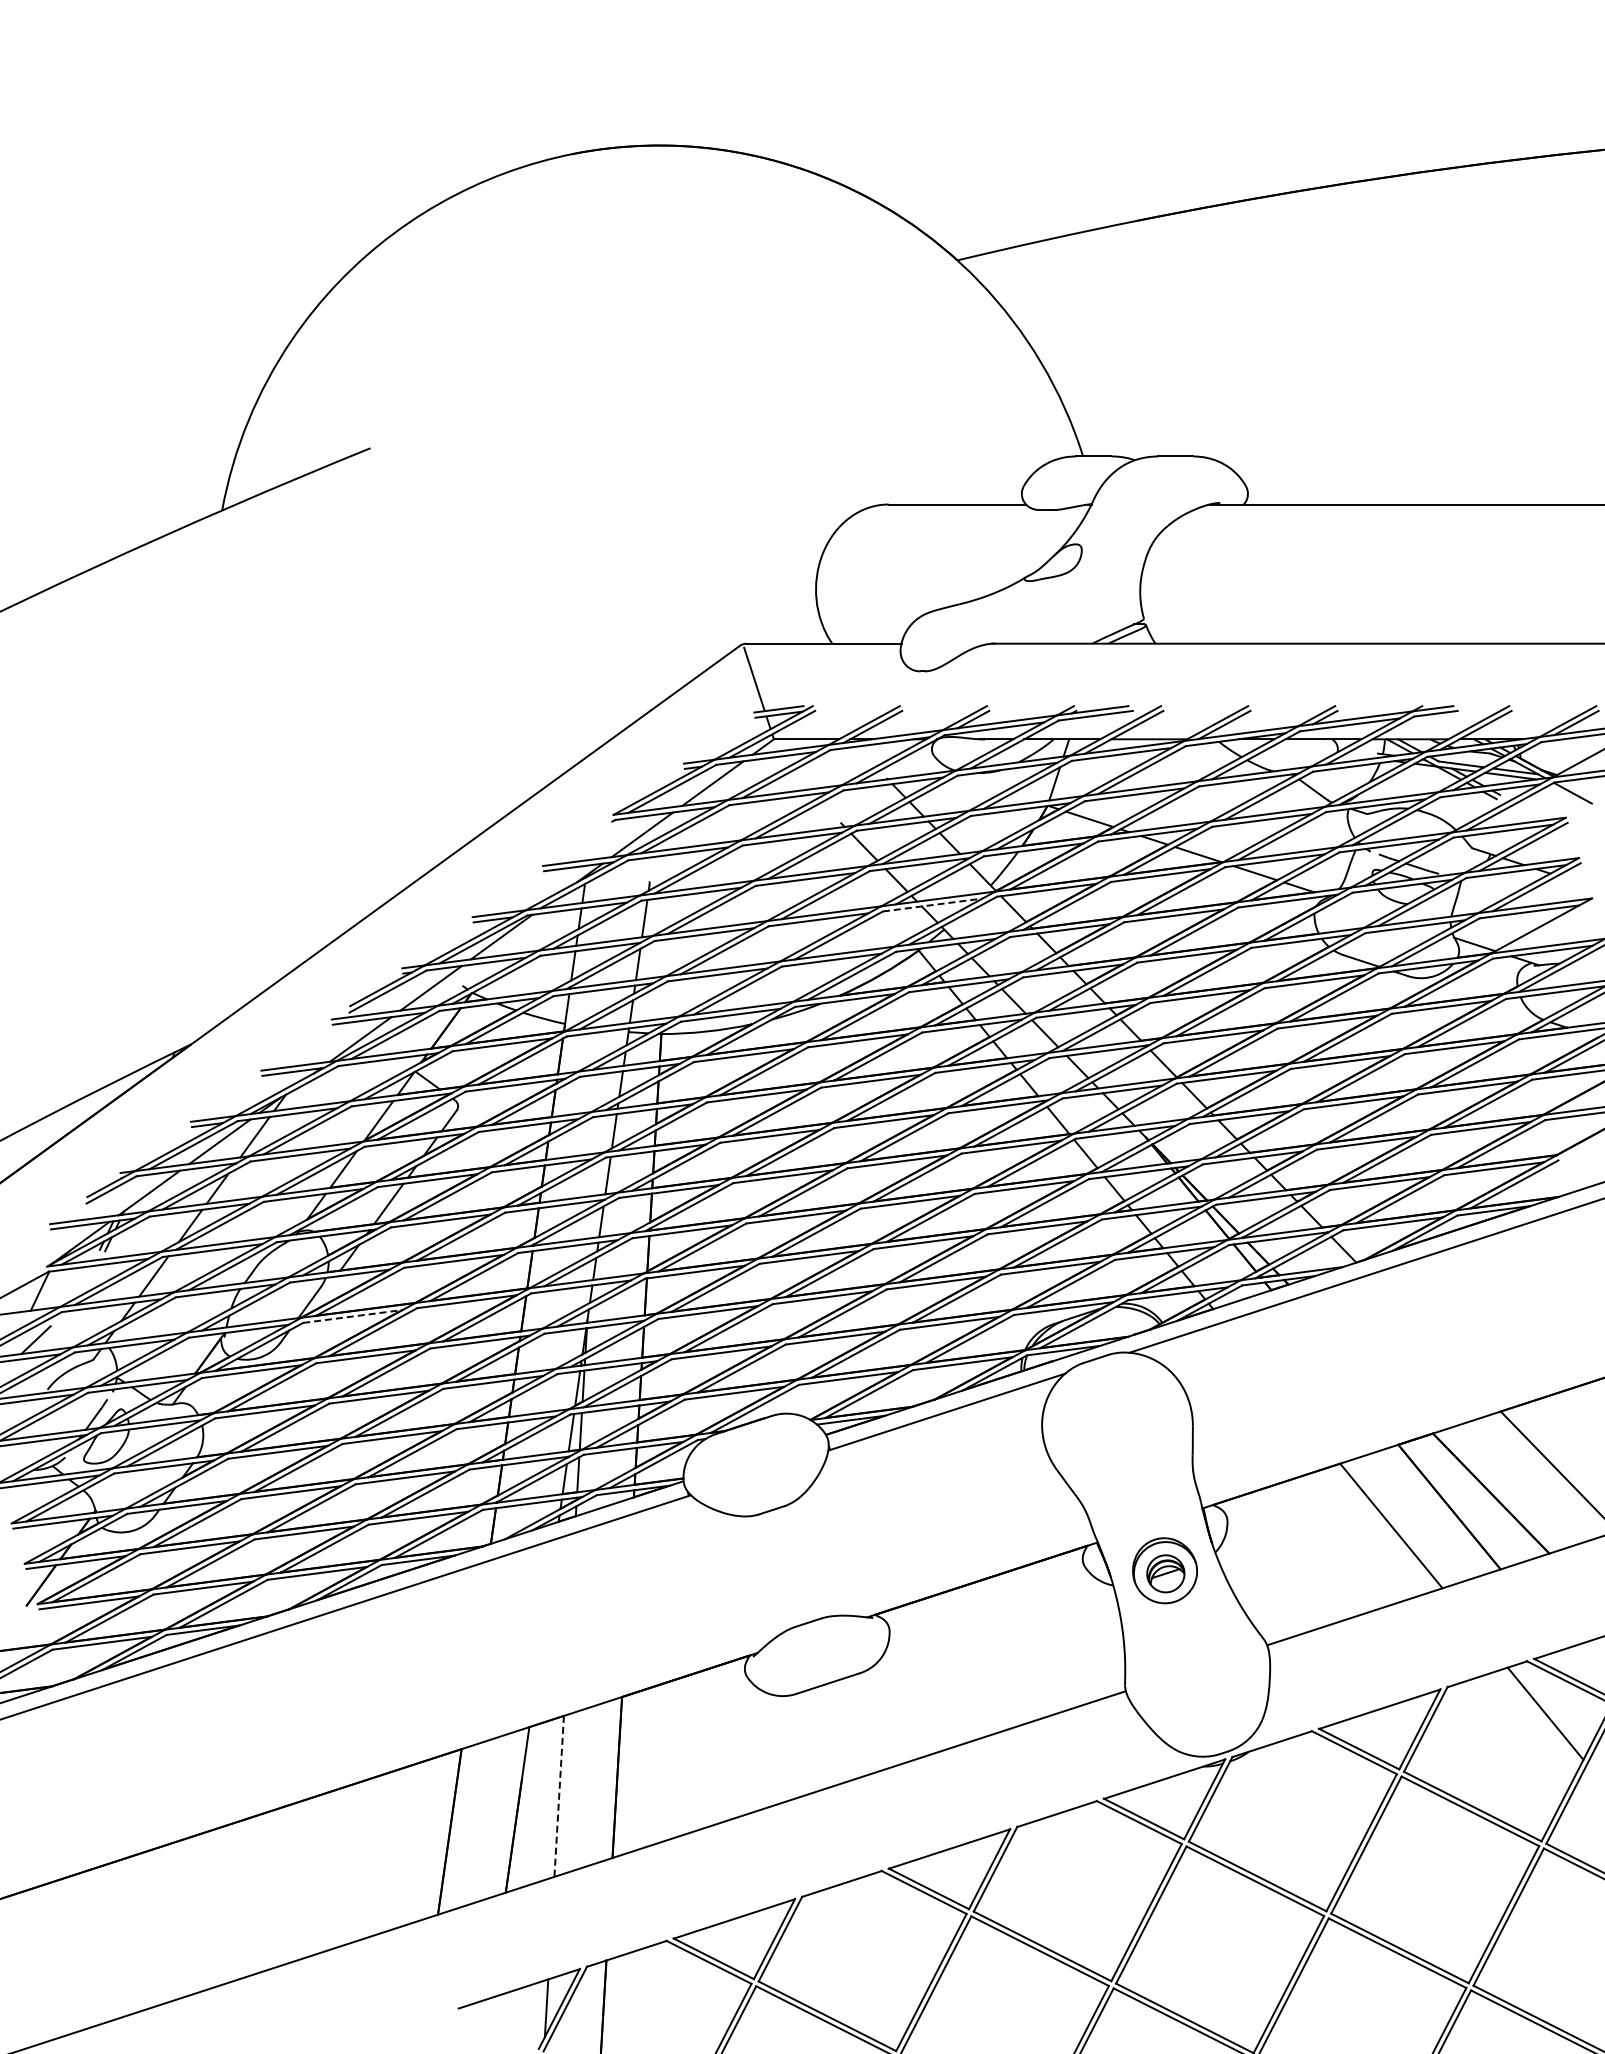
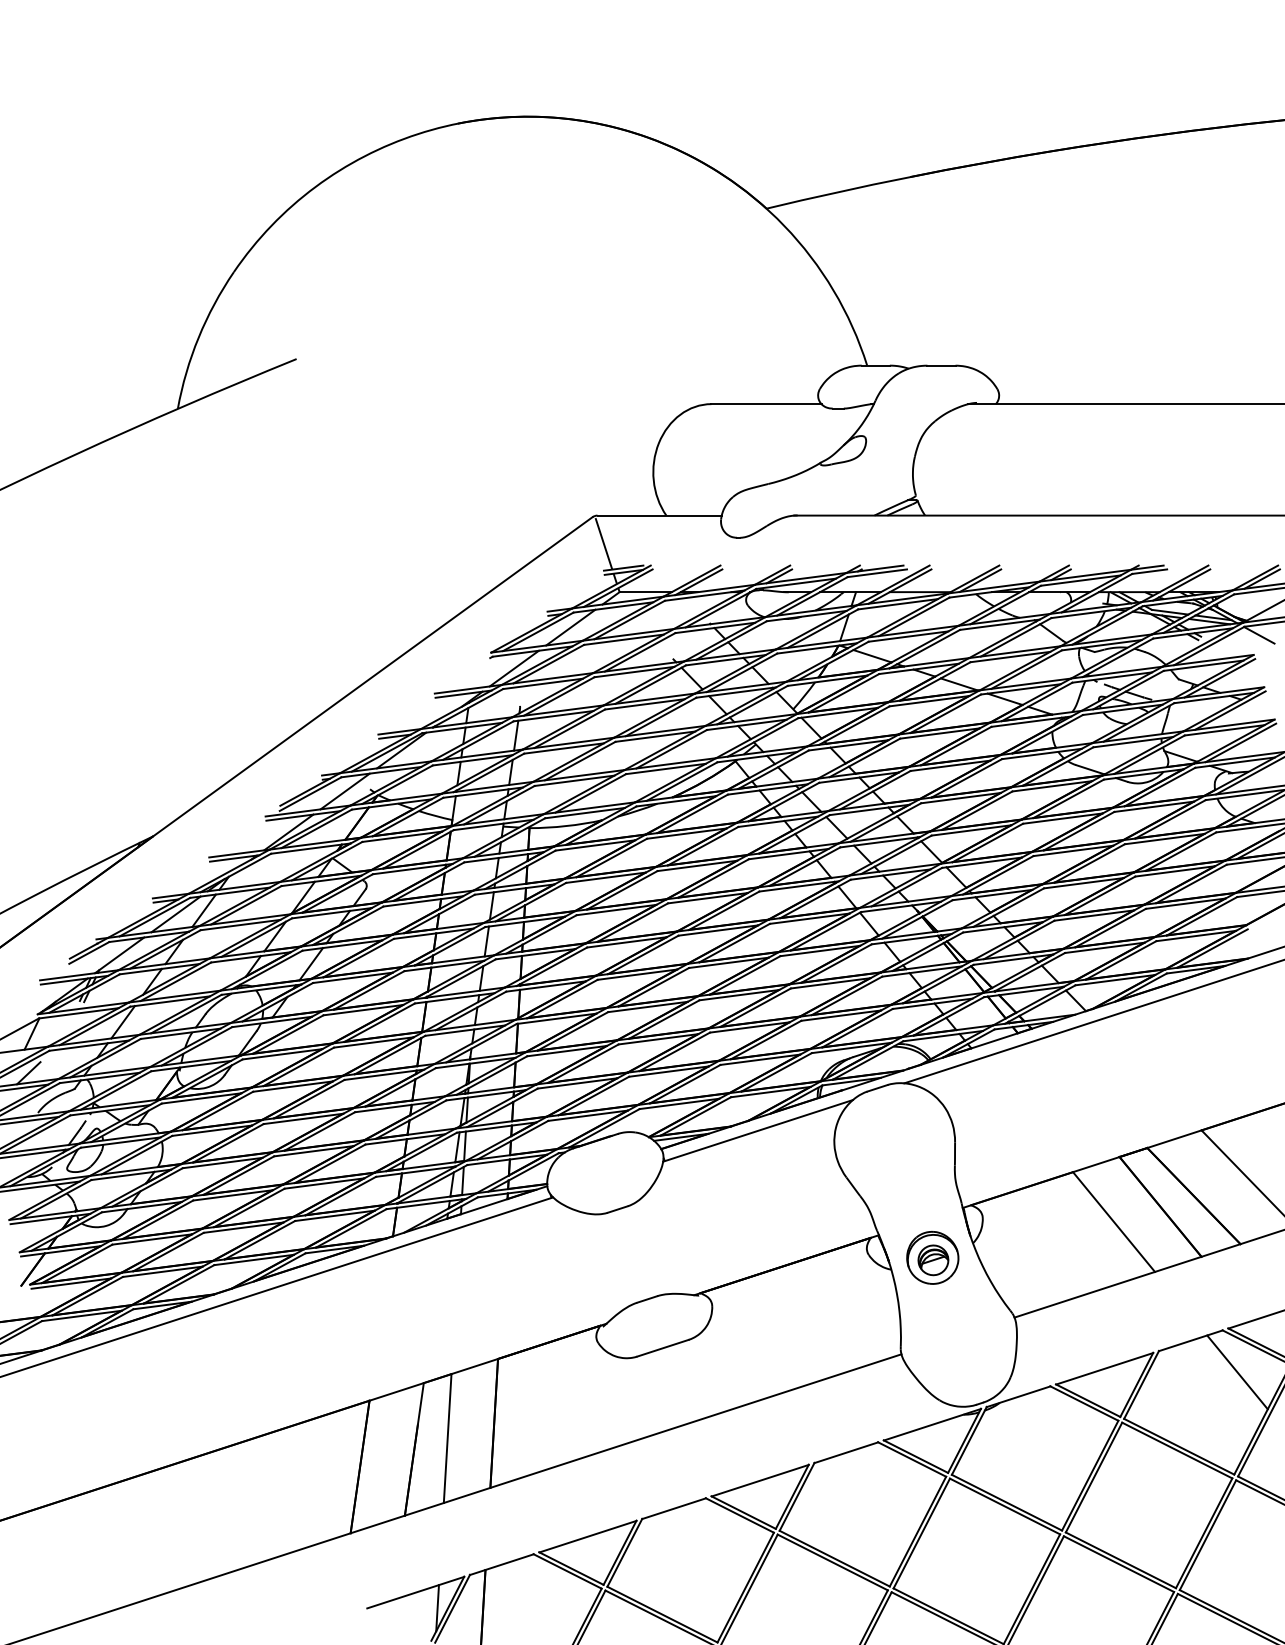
line: (933, 904) -> (747, 724), dashed -> solid
line: (1549, 927) -> (1240, 742), added
line: (353, 1316) -> (282, 1054), dashed -> solid
line: (559, 1796) -> (447, 1438), dashed -> solid

